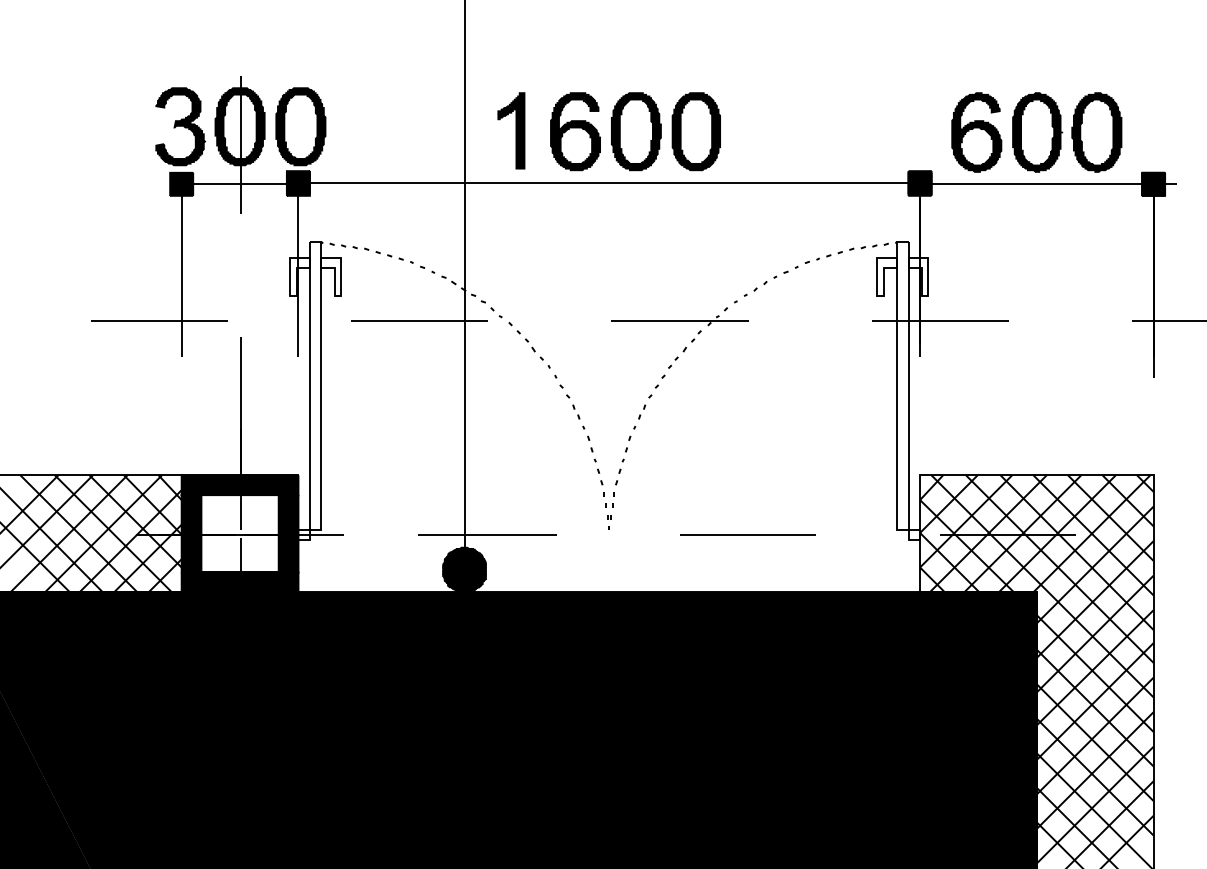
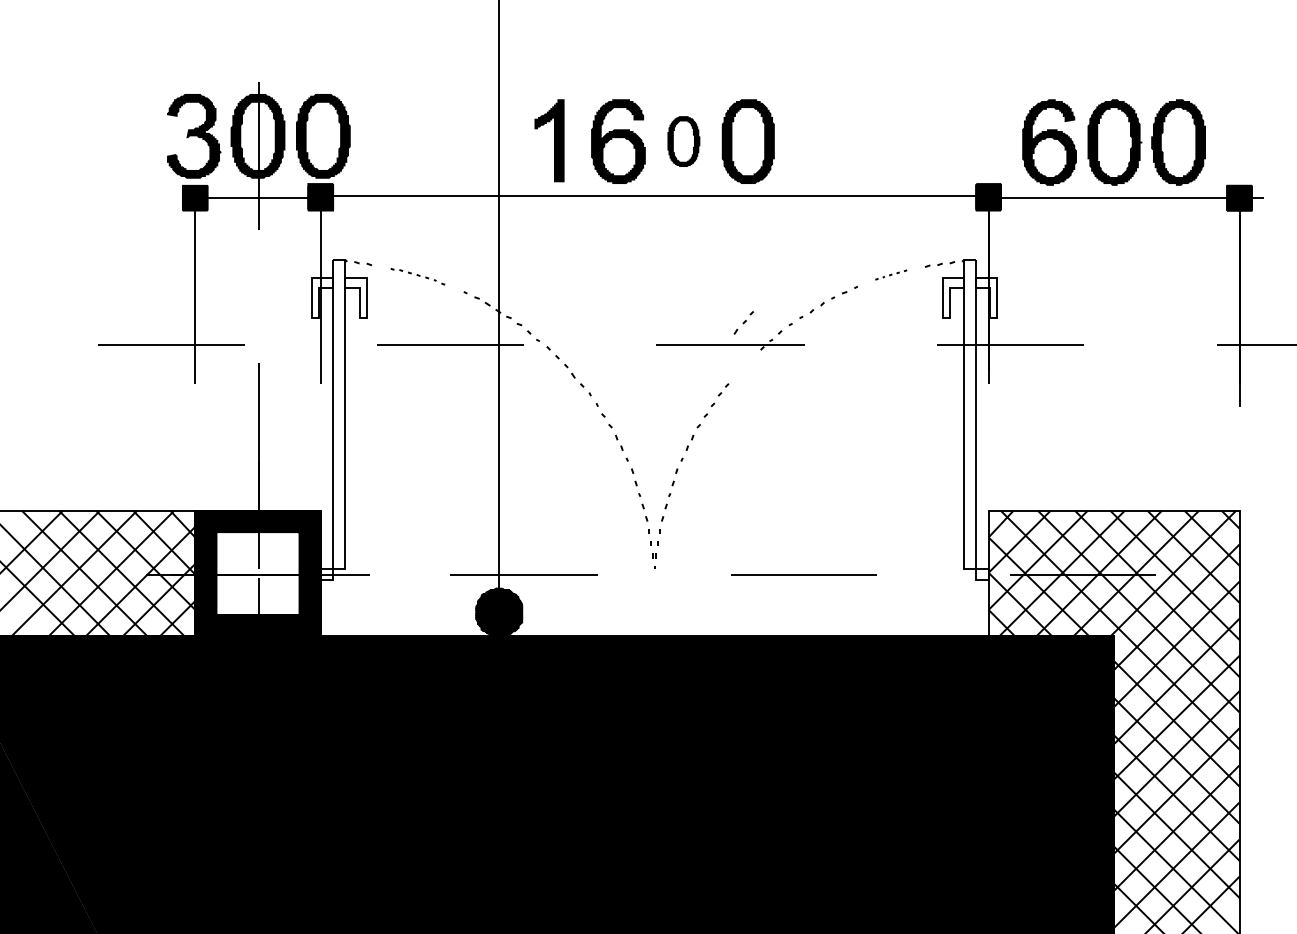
part: (636, 131) -> (683, 141), size x0.6
part: (828, 255) -> (890, 274), size x0.6
part: (388, 257) -> (417, 276), size x0.7
part: (691, 340) -> (743, 322), moved

